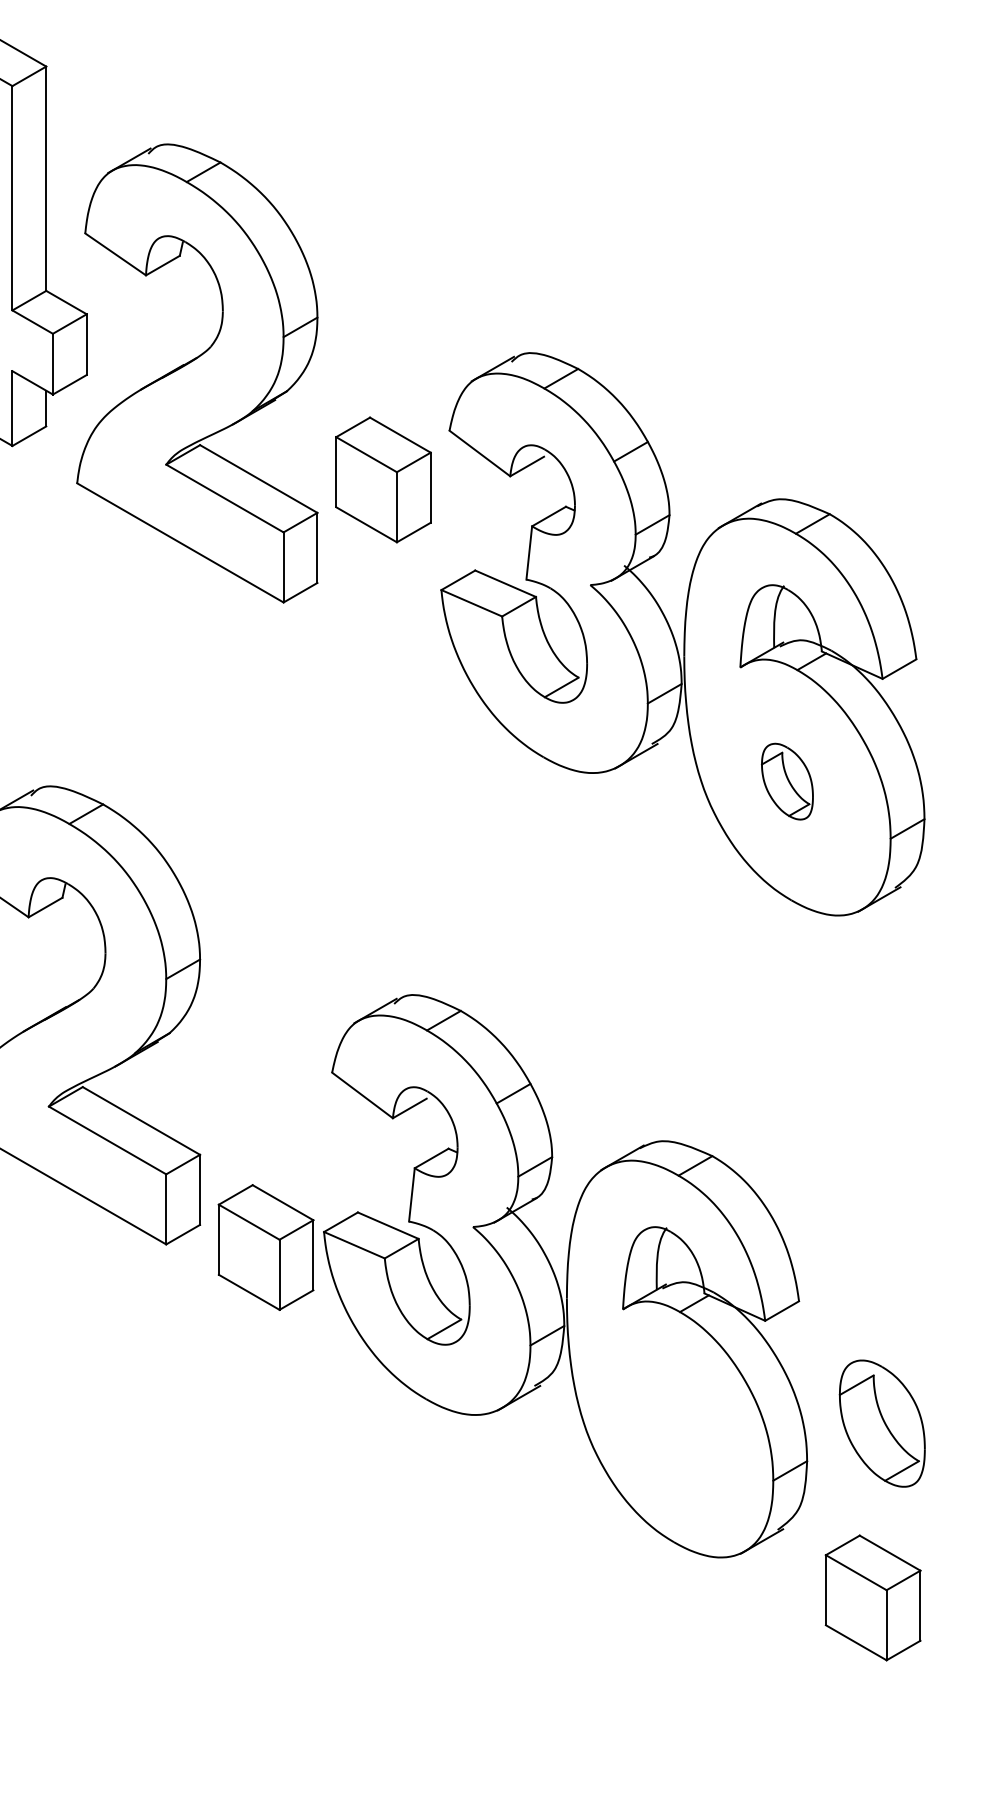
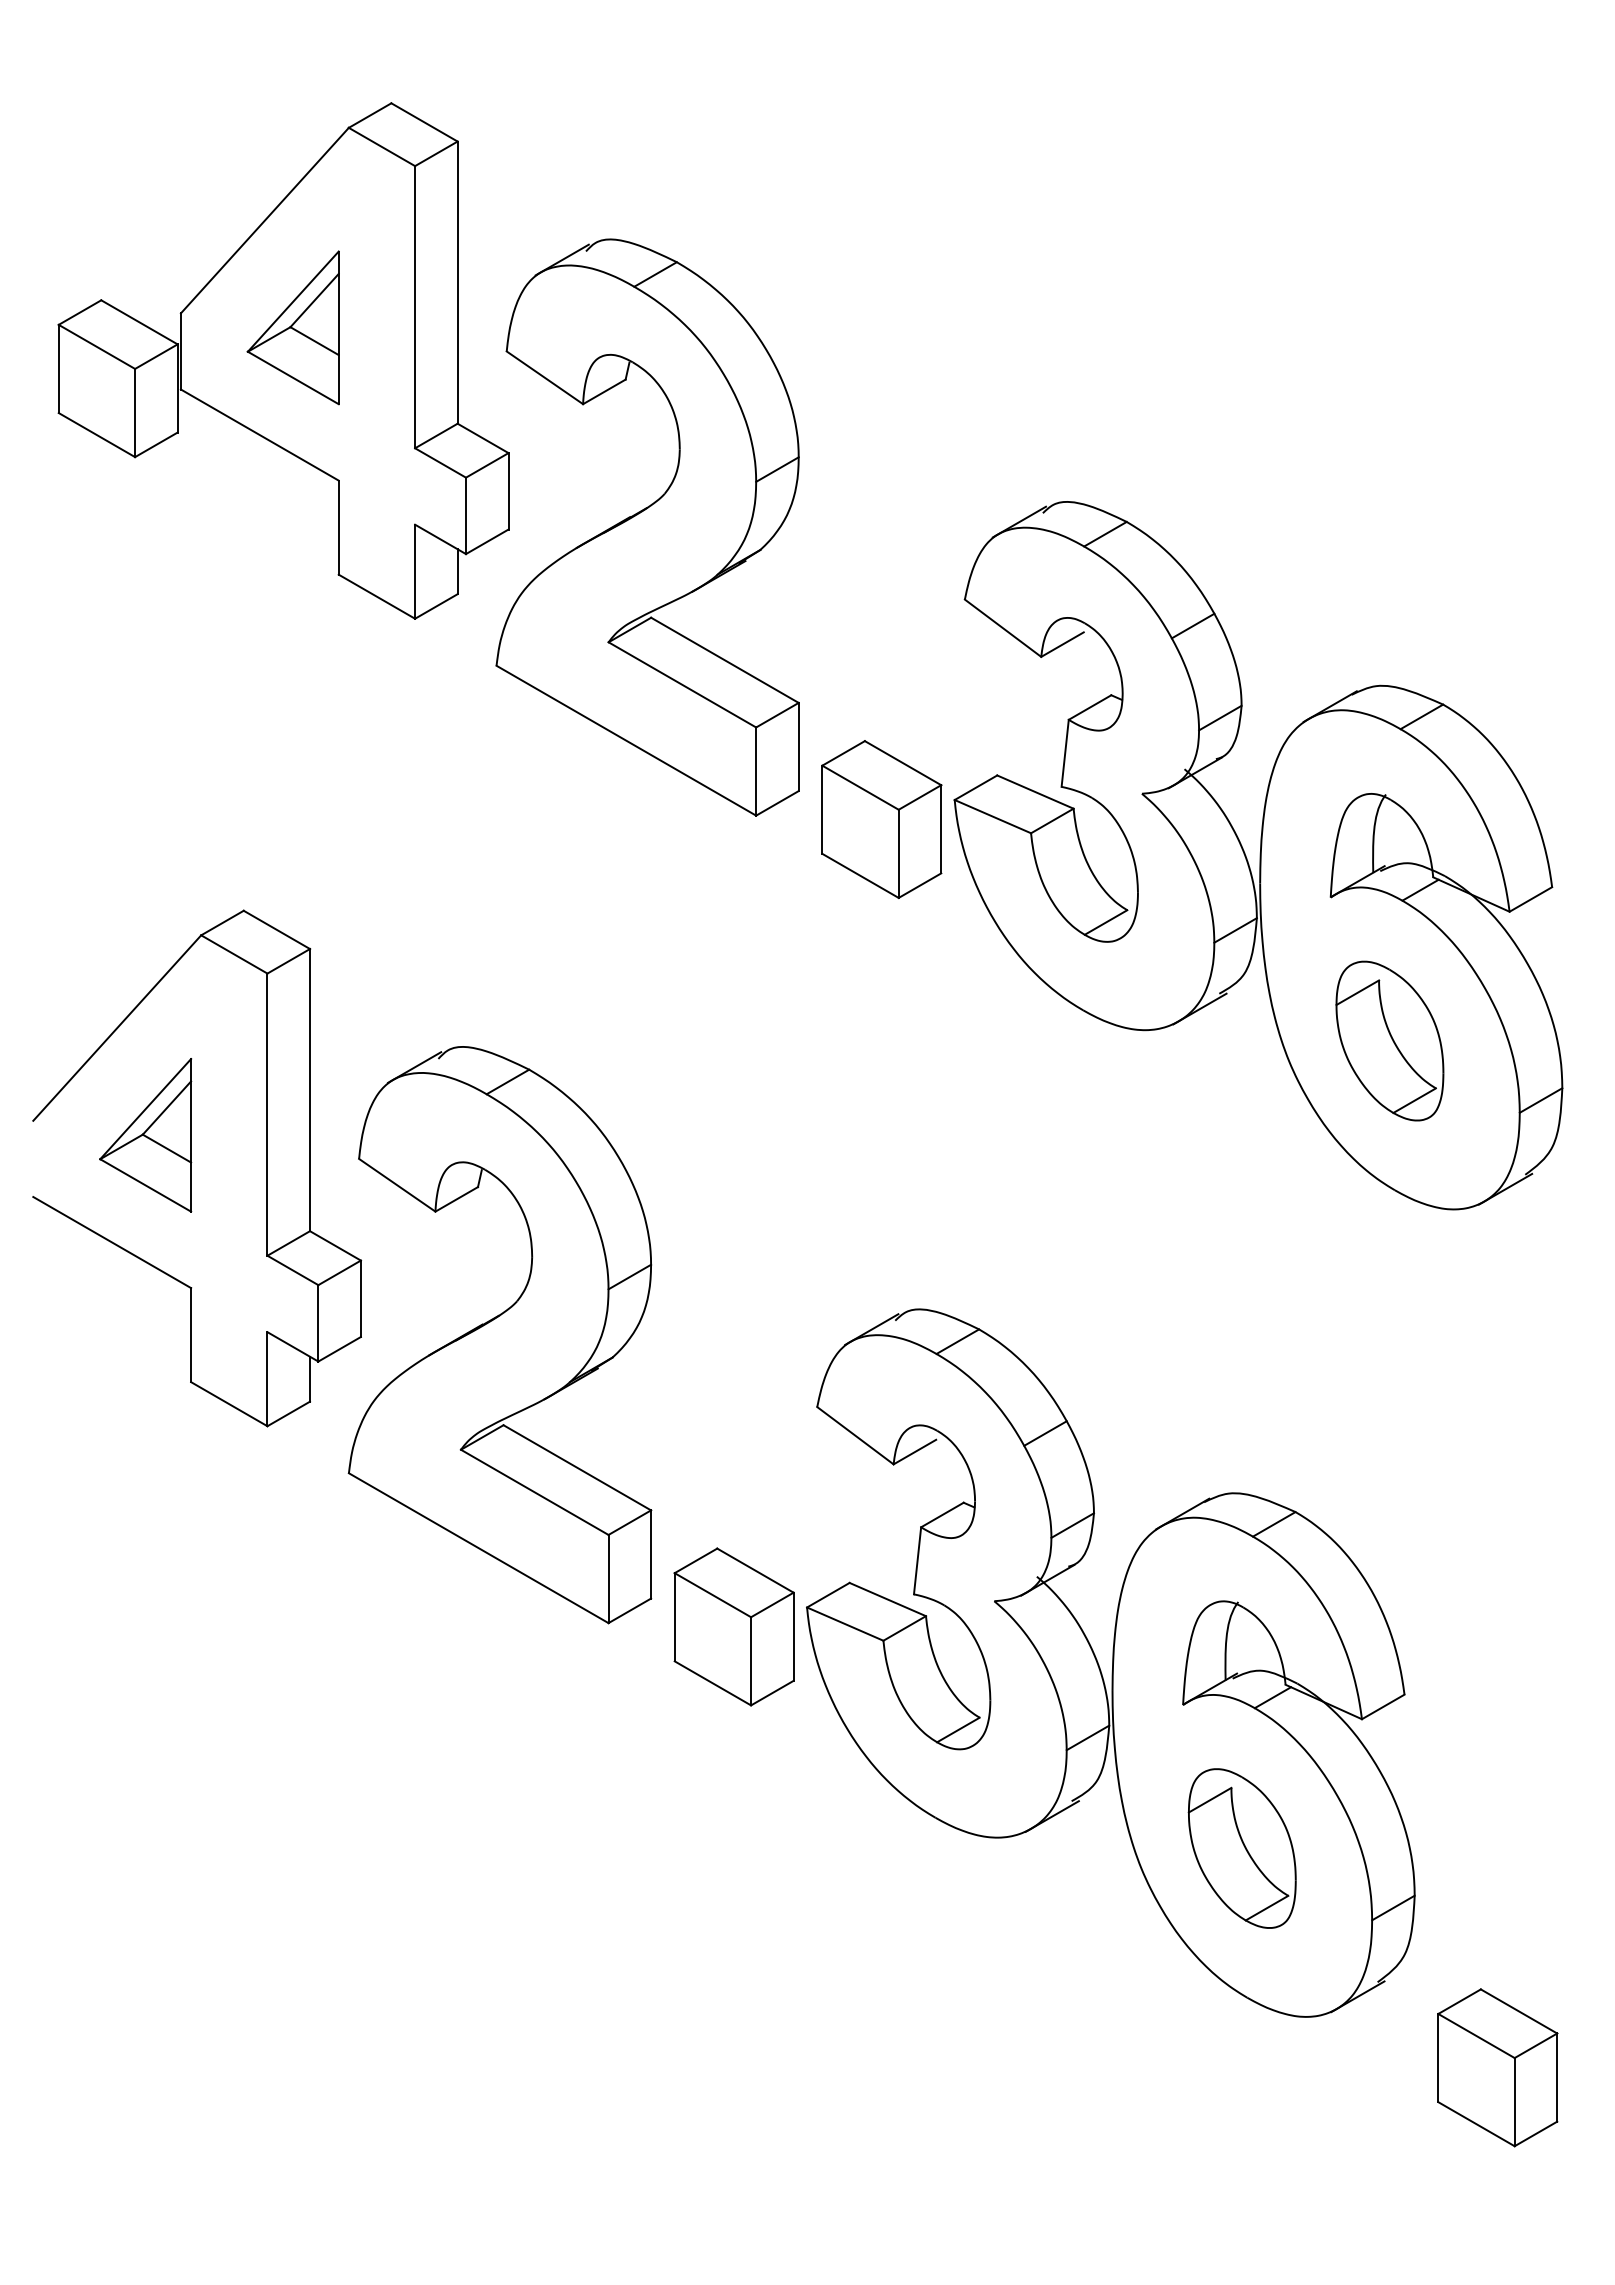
part: (383, 479) -> (881, 819), moved
part: (787, 781) -> (1389, 1040), size x1.67
part: (881, 1423) -> (1241, 1848), moved

